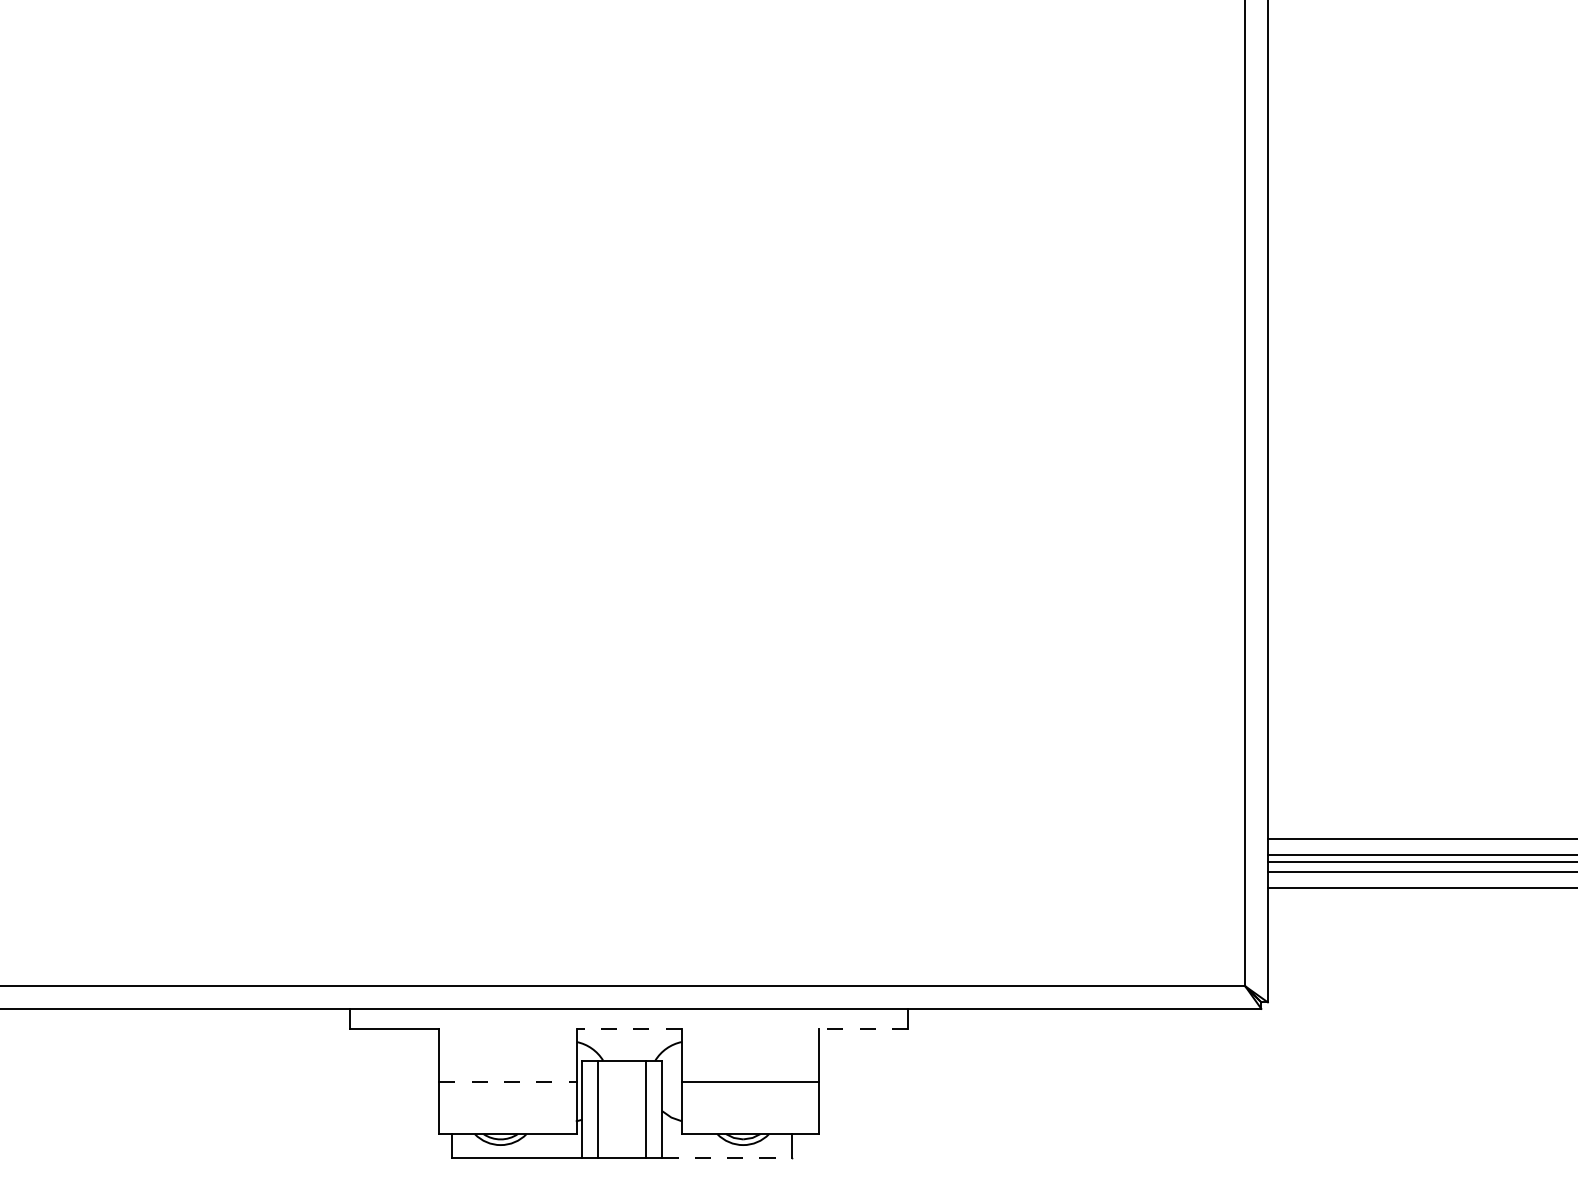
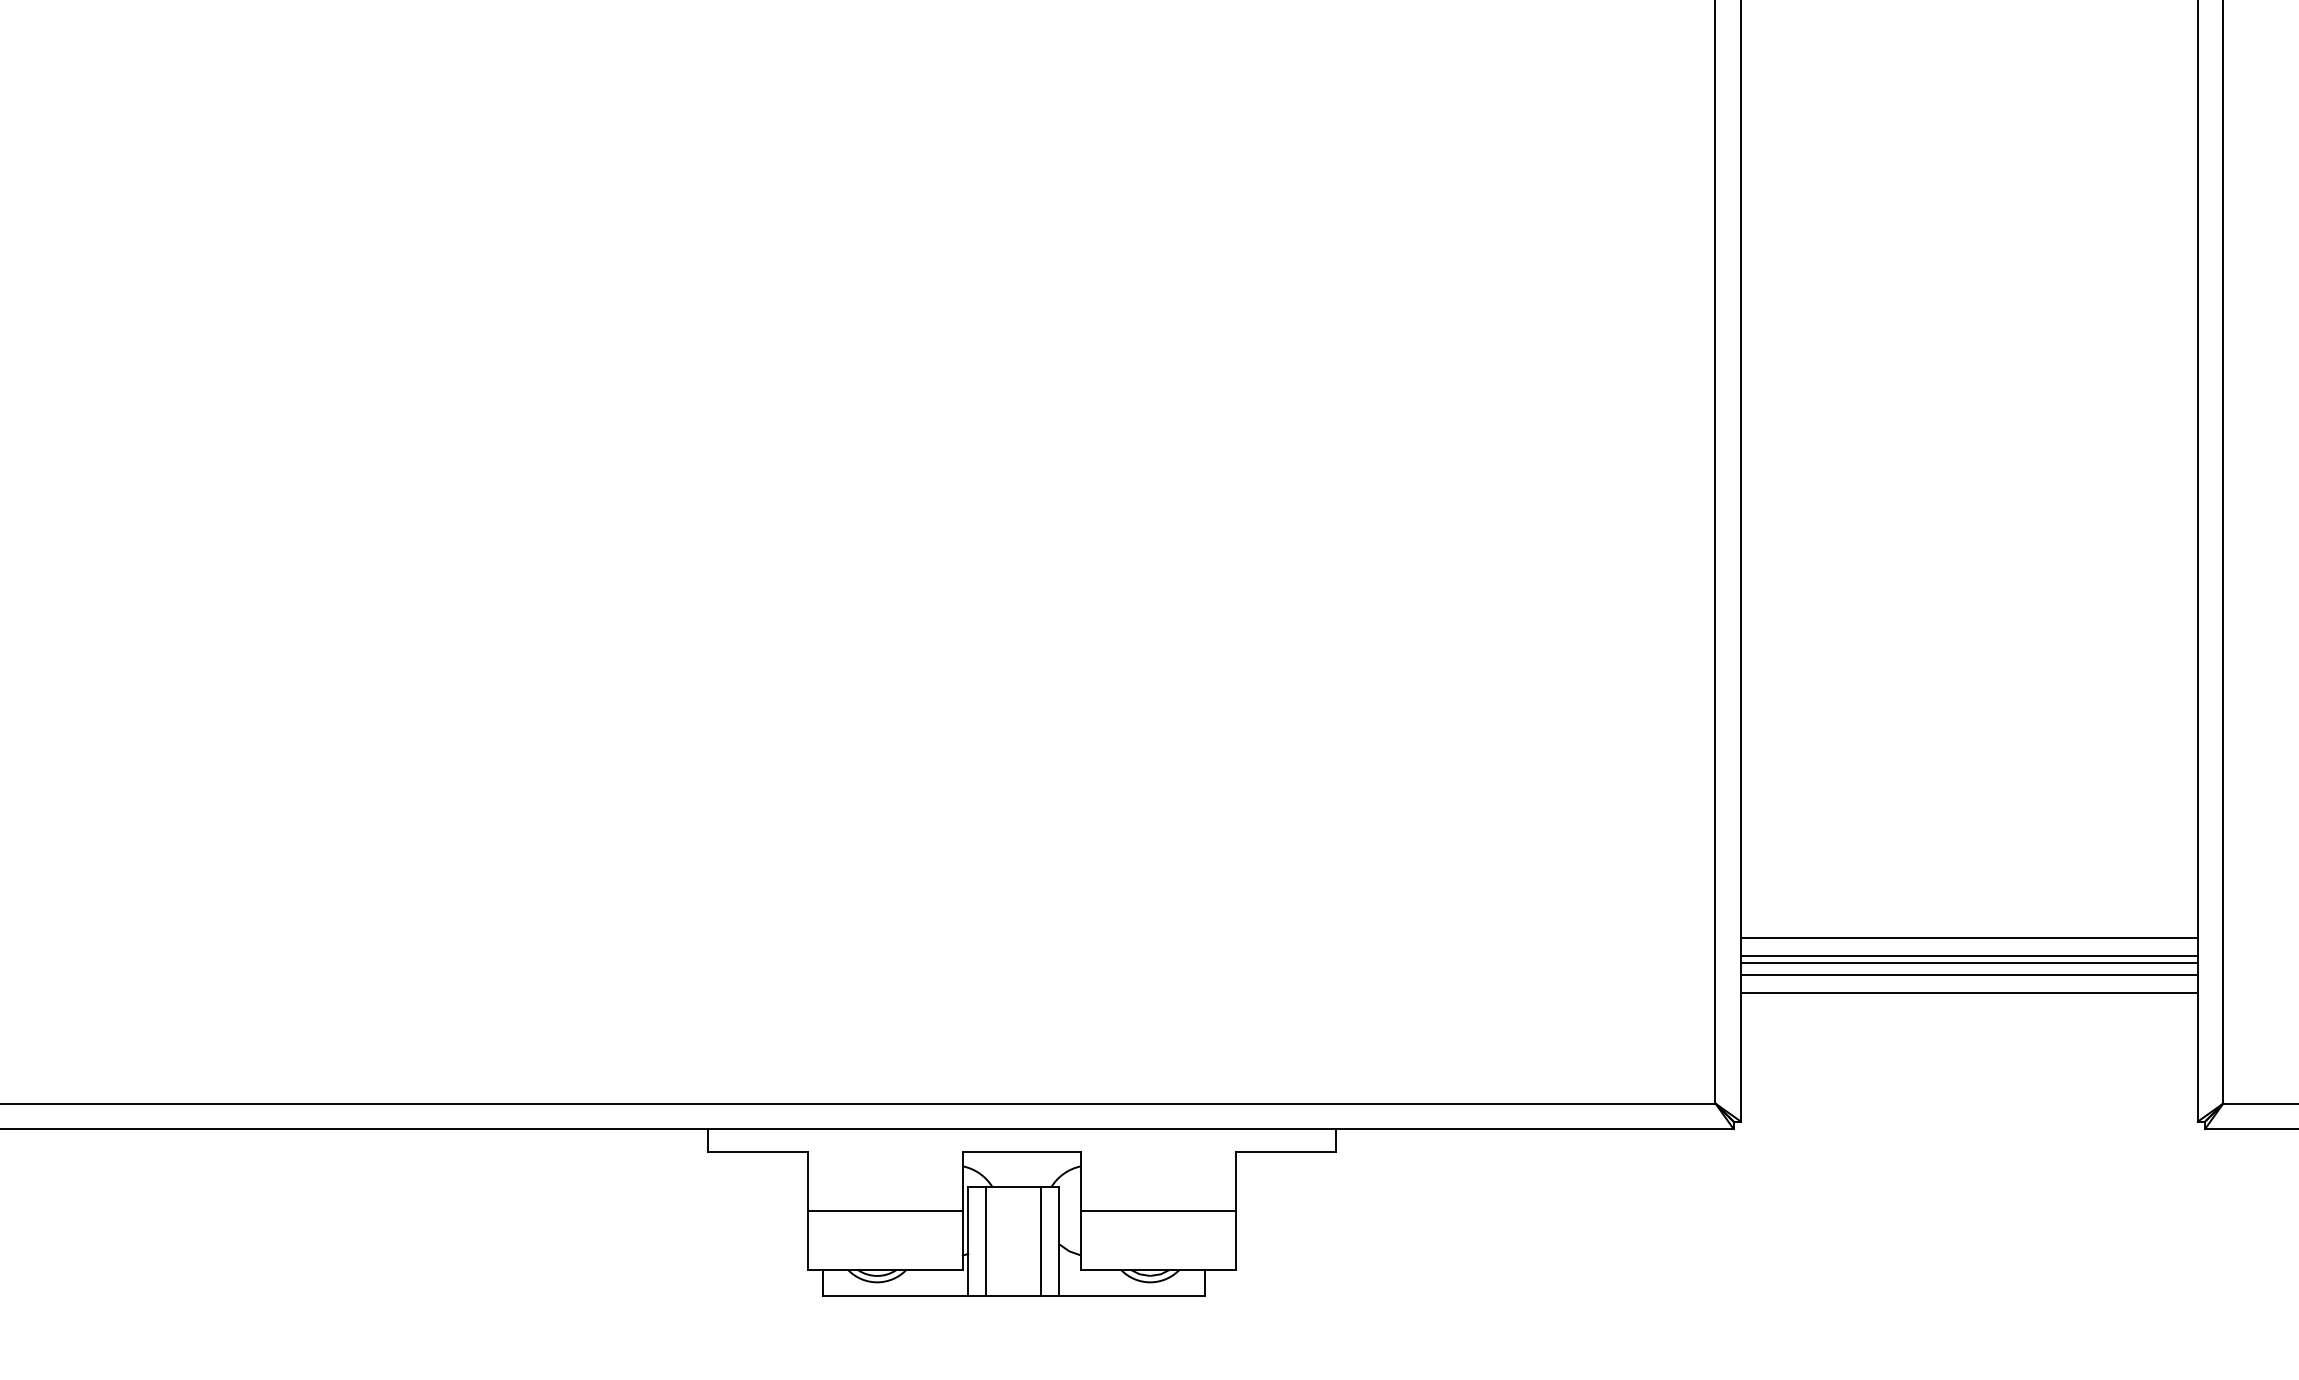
line: (628, 1028) -> (1021, 1151), dashed -> solid
line: (863, 1028) -> (1285, 1151), dashed -> solid
line: (508, 1081) -> (885, 1210), dashed -> solid
line: (727, 1157) -> (1132, 1296), dashed -> solid

